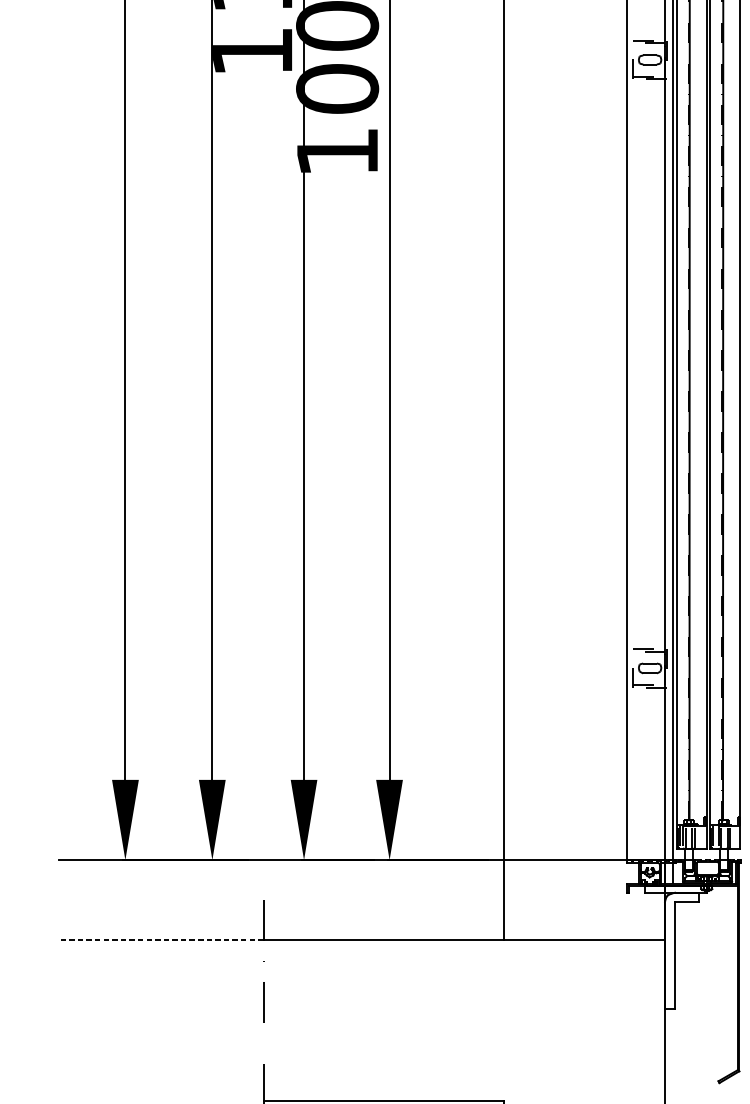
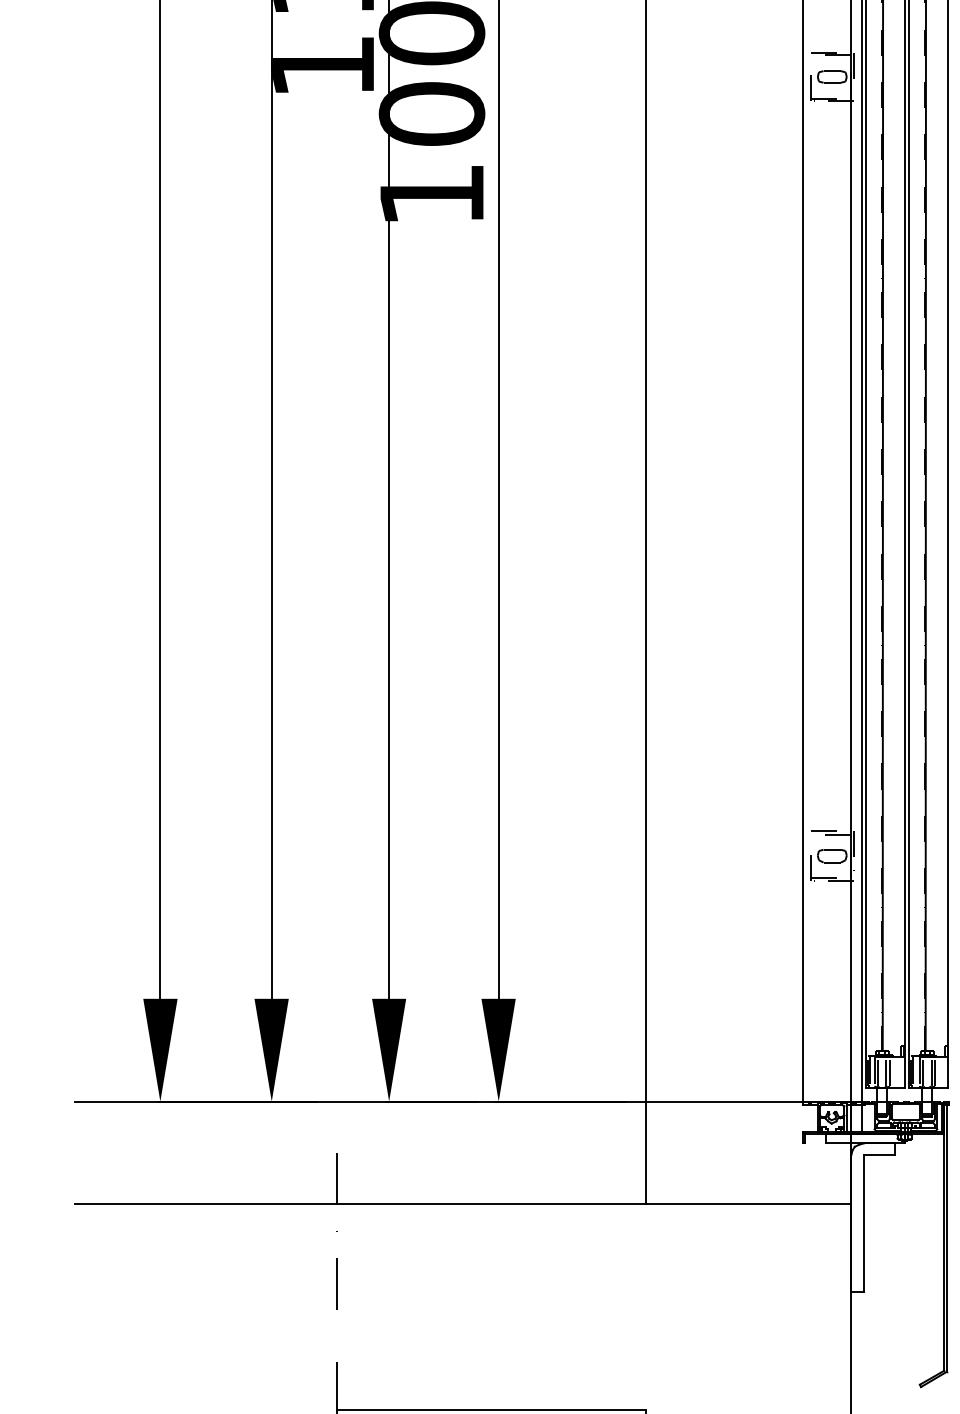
line: (160, 940) -> (205, 1204), dashed -> solid

